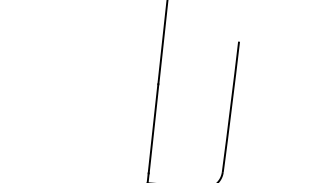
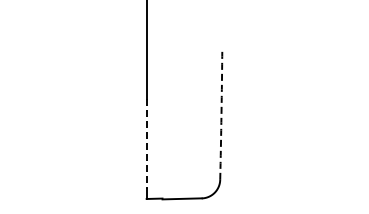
arc: (231, 107) -> (221, 114), solid -> dashed
line: (153, 129) -> (146, 144), solid -> dashed

